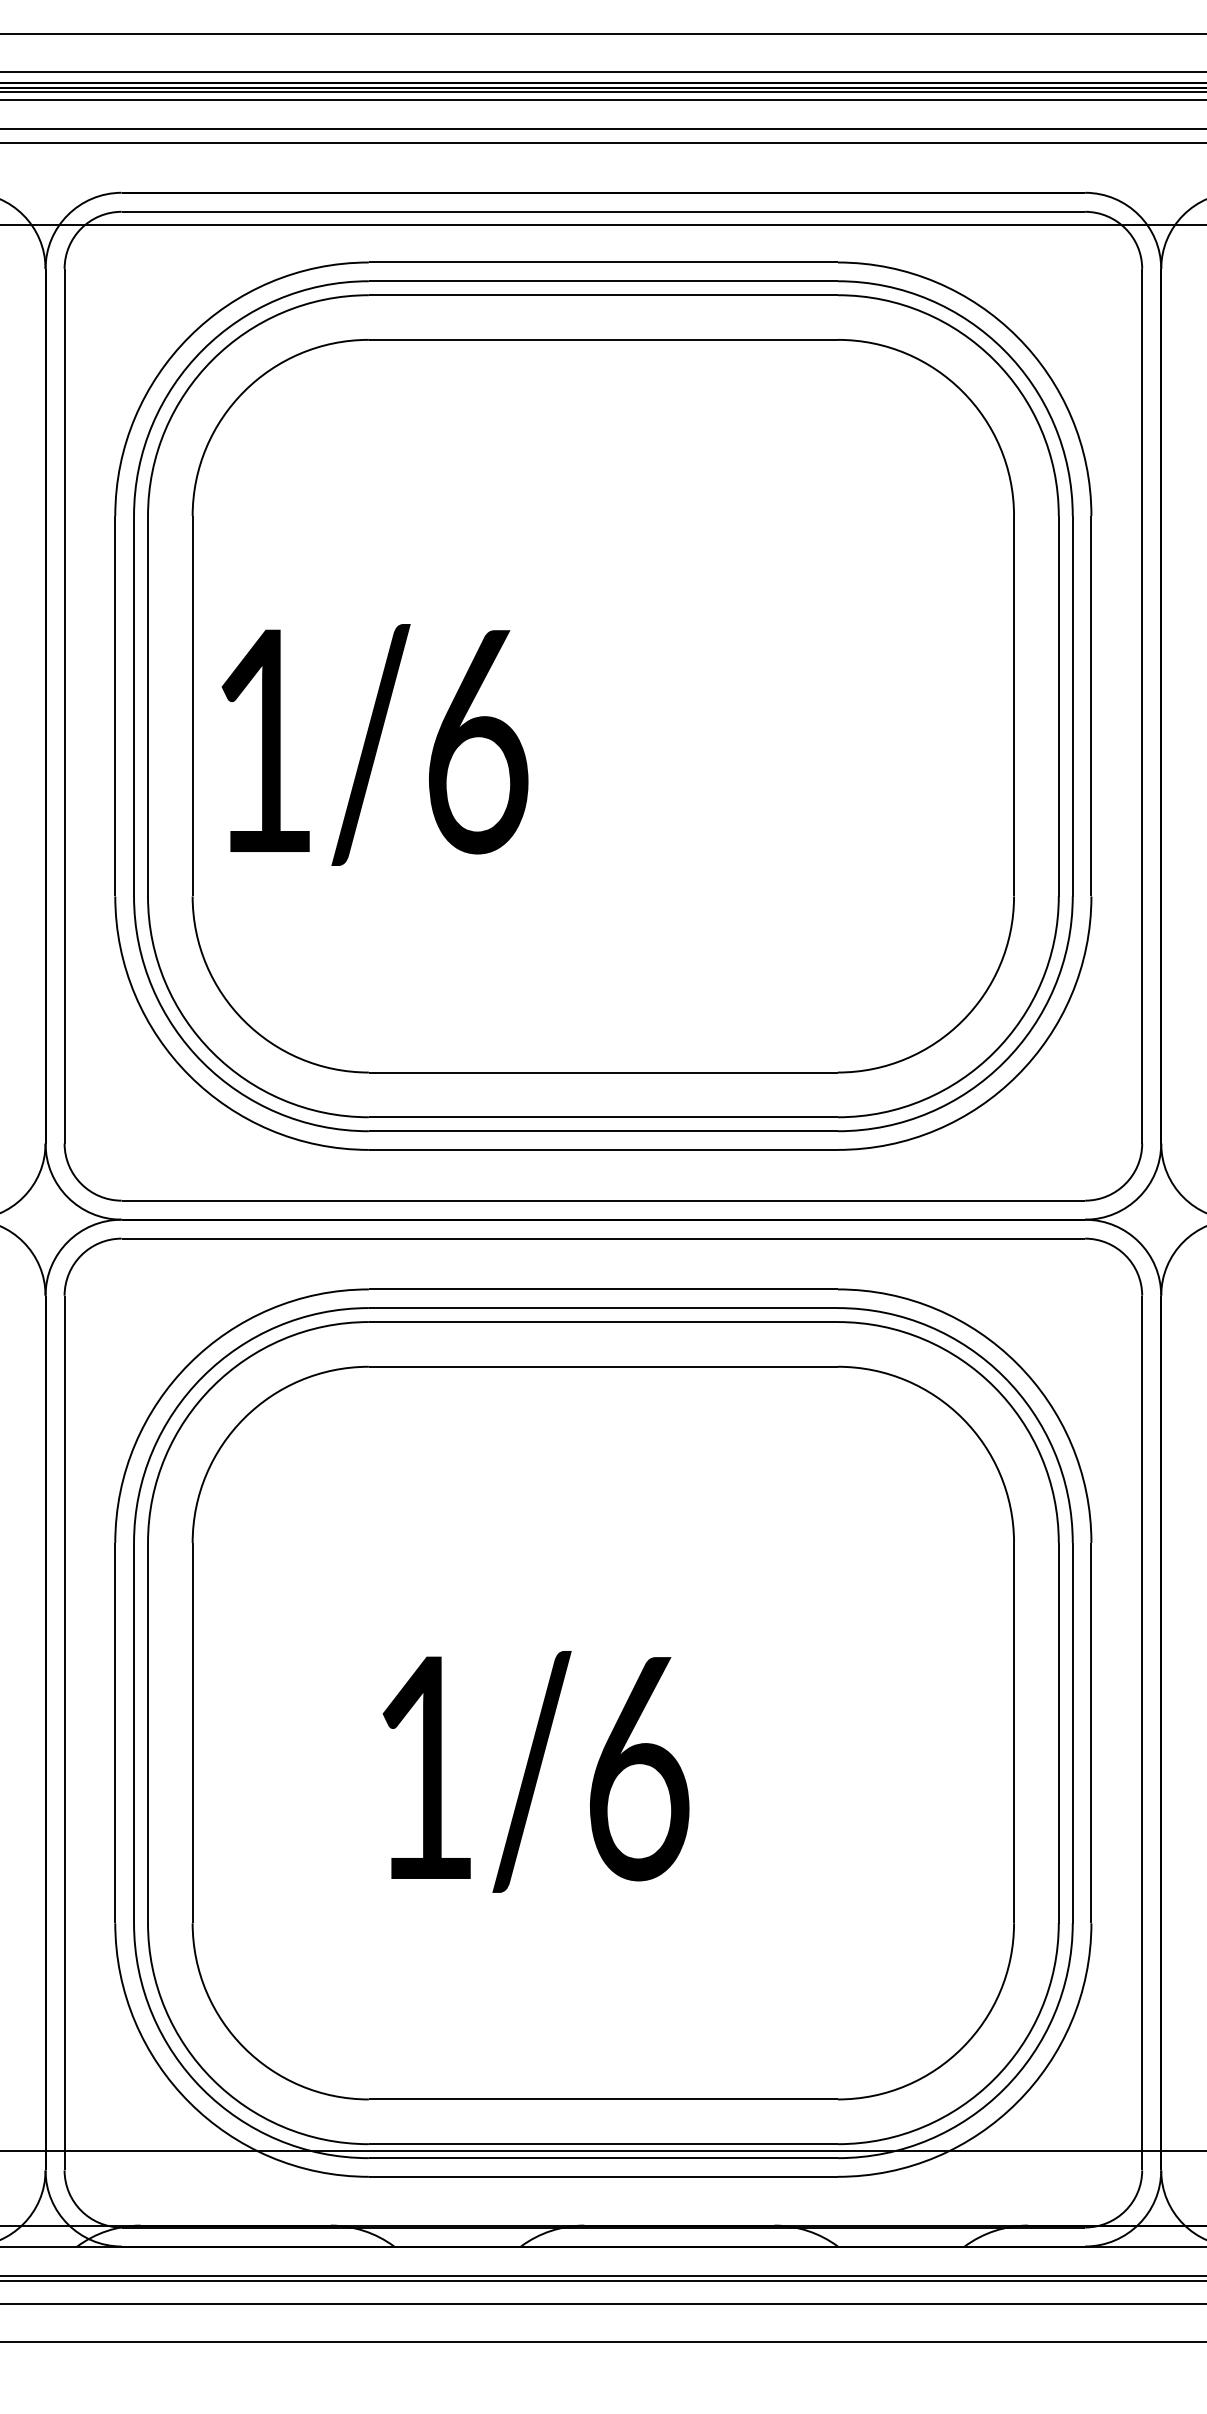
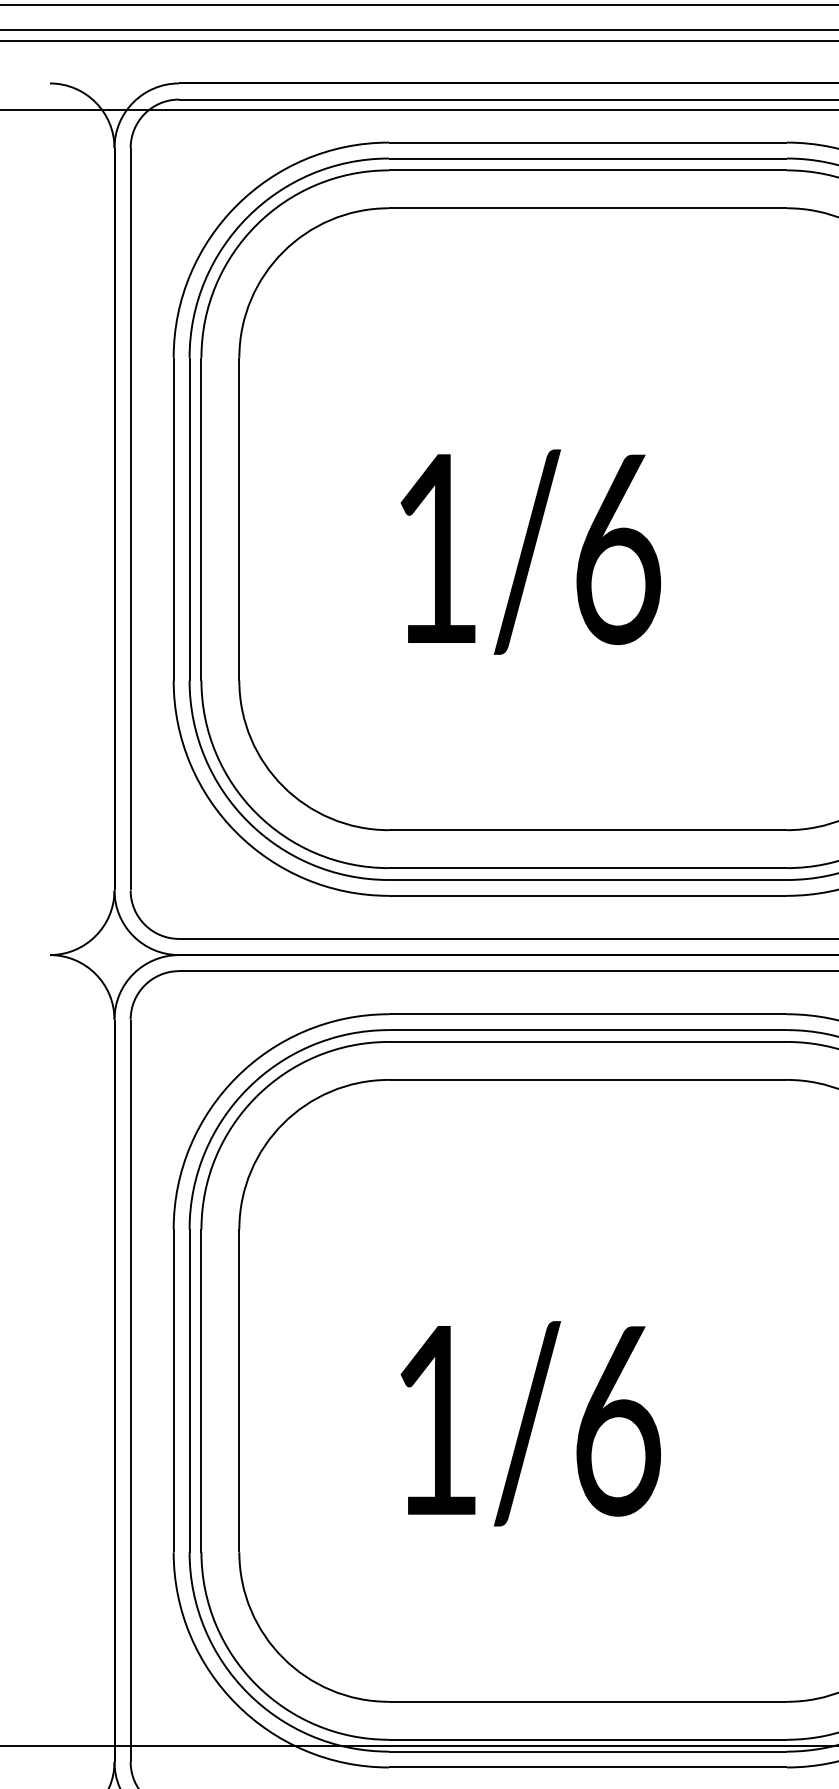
text: (374, 744) -> (530, 551), moved

